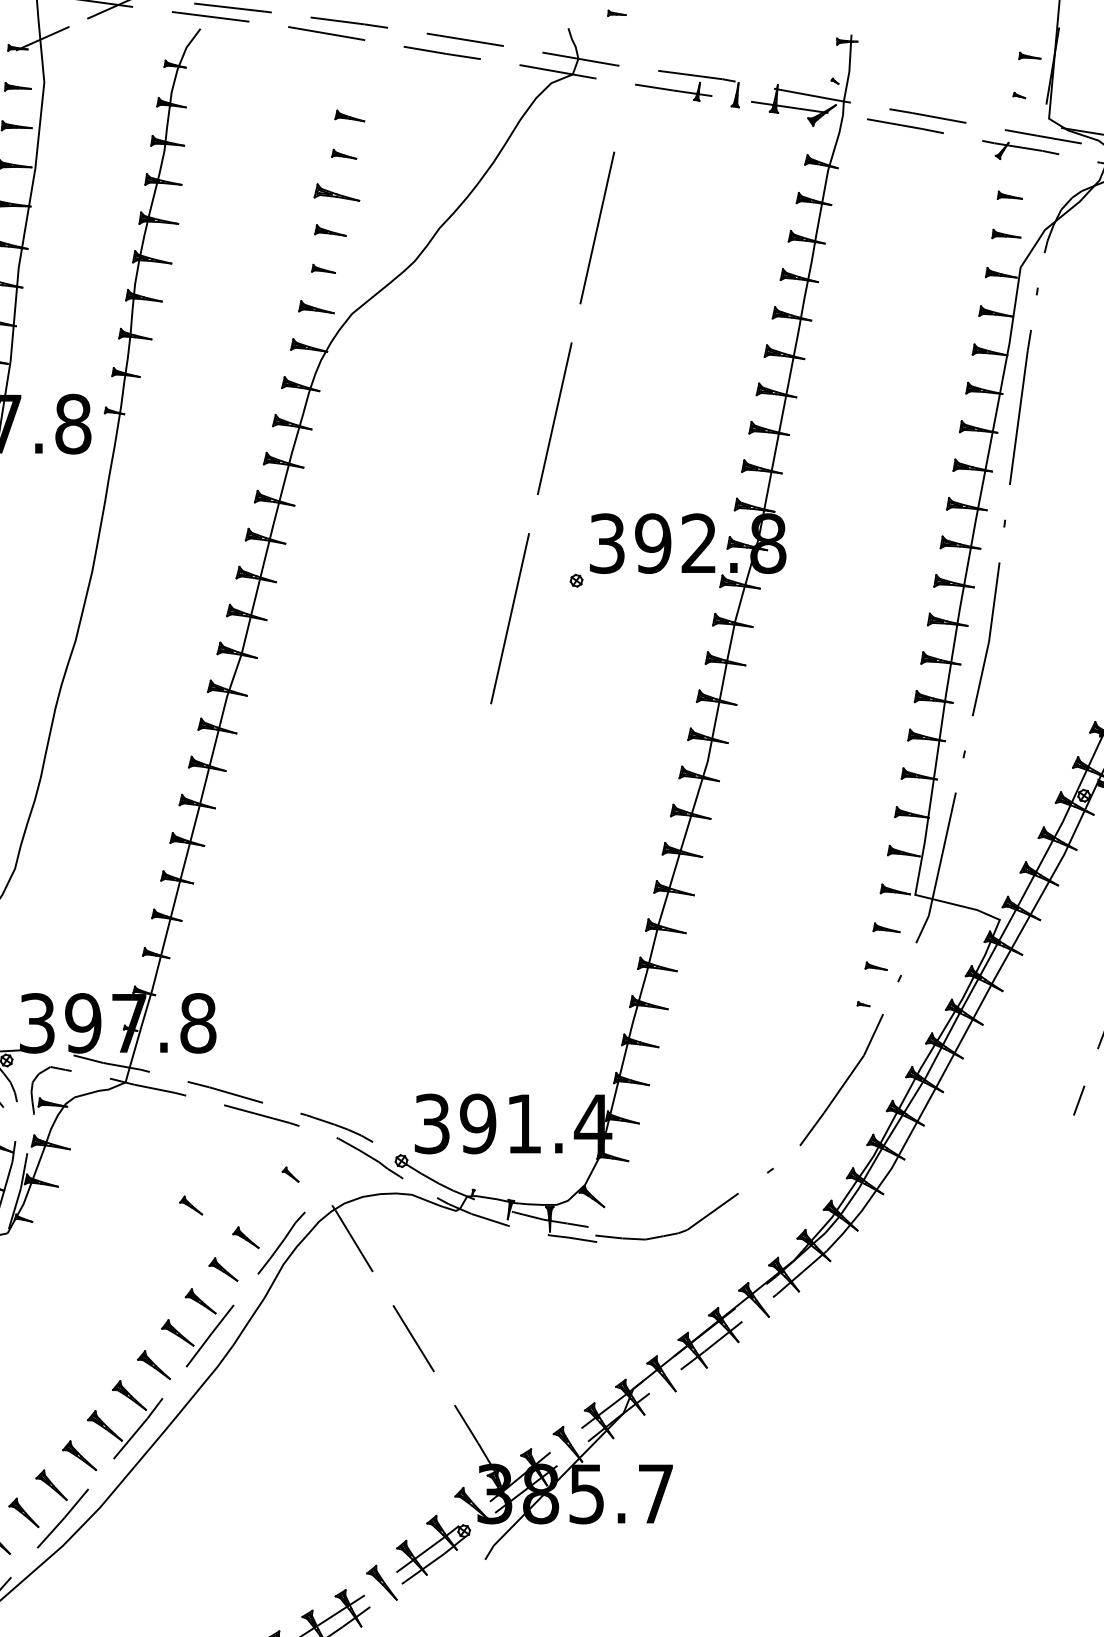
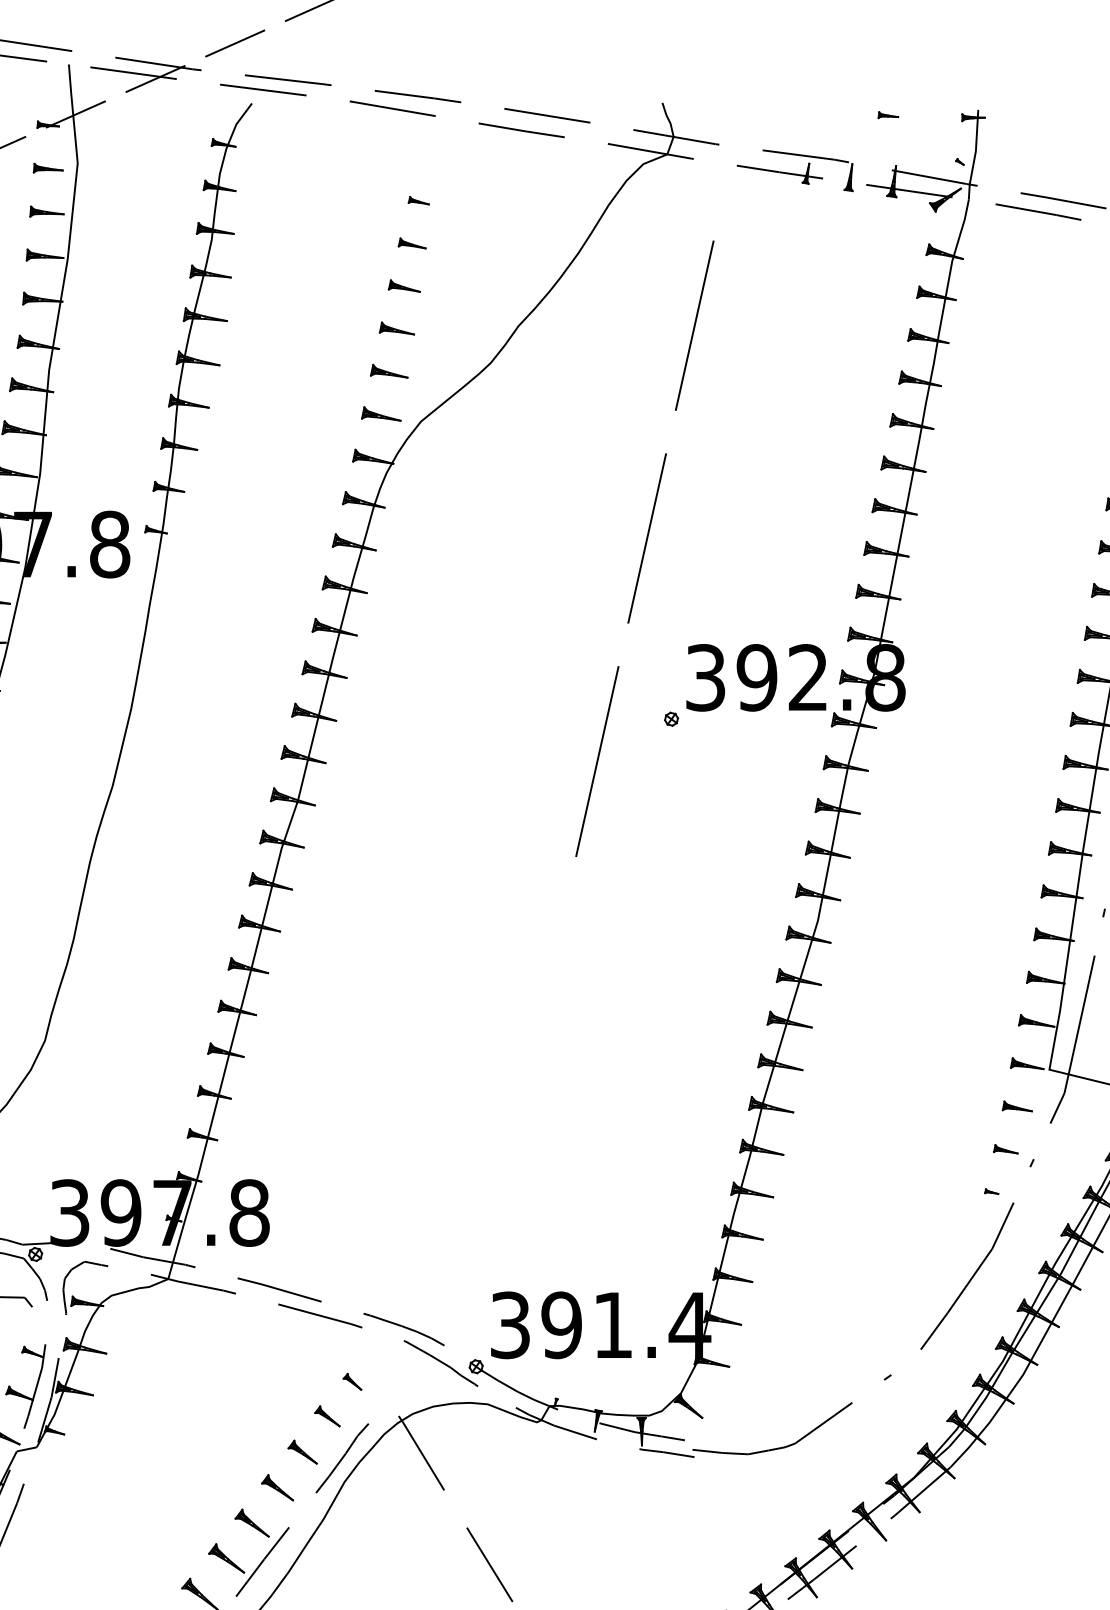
part: (616, 12) -> (887, 114), moved
part: (350, 115) -> (419, 200), size x0.62
part: (337, 192) -> (404, 286), size x0.62
part: (323, 268) -> (389, 370), size x1.43
part: (191, 1205) -> (327, 1416), moved

